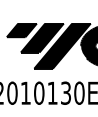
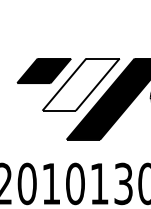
fill: (41, 37) -> (79, 83), removed

